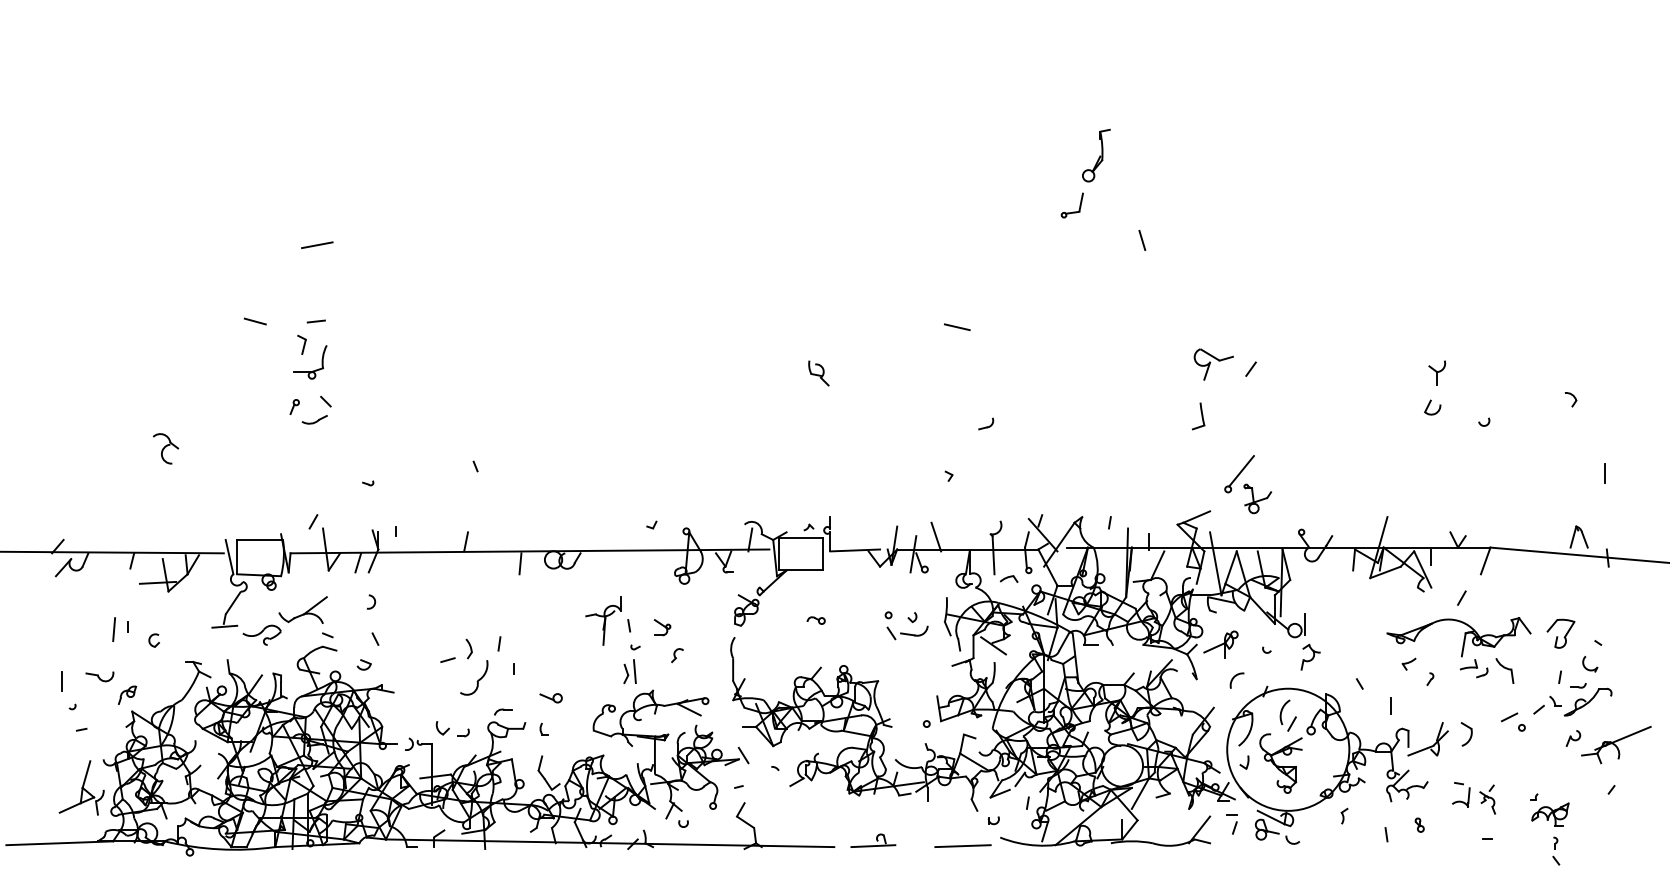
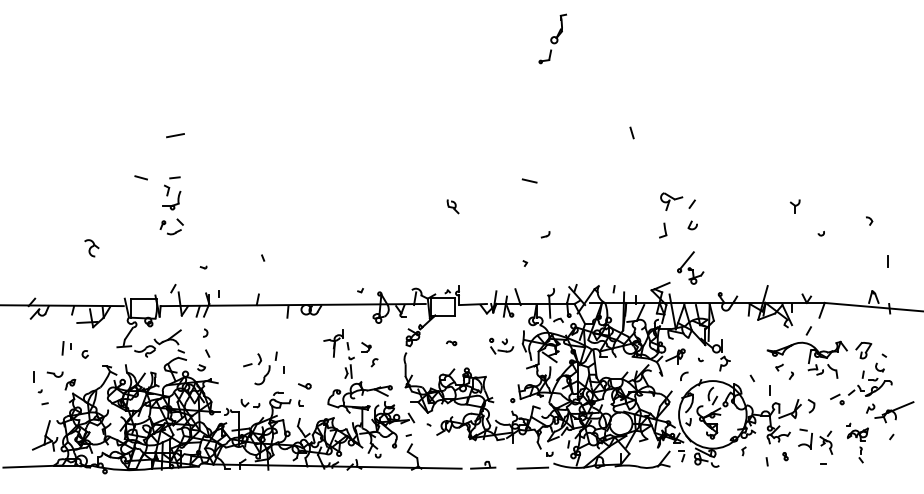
part: (1085, 172) -> (552, 38), moved
part: (1432, 407) -> (692, 225), moved
part: (1473, 797) -> (815, 441), size x1.43
part: (1549, 828) -> (857, 442), moved

